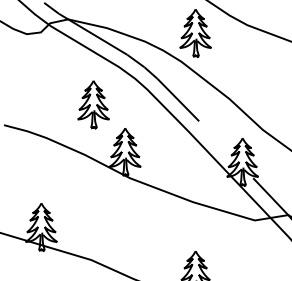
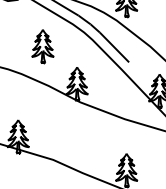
part: (93, 104) -> (42, 46), moved

